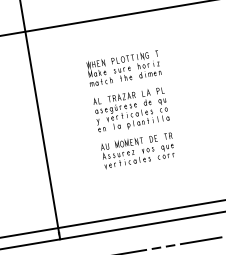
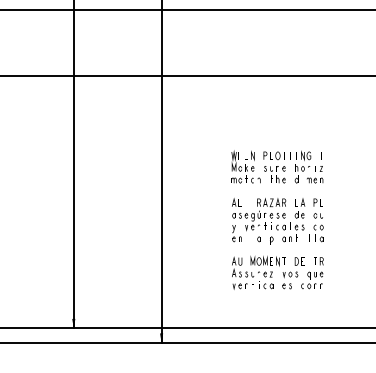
part: (130, 109) -> (277, 219), moved

